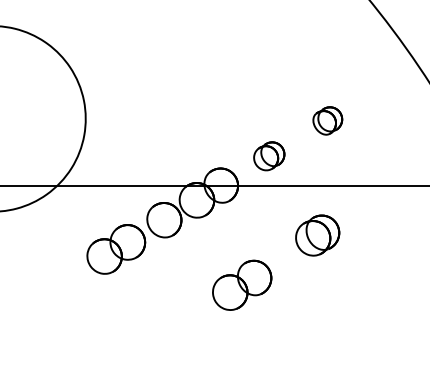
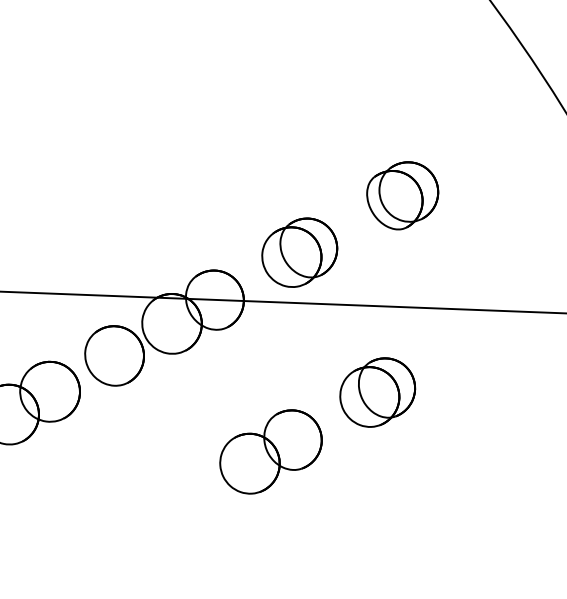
part: (327, 120) -> (402, 194), size x1.43
part: (268, 156) -> (298, 253), size x1.43
part: (242, 284) -> (271, 450), moved

